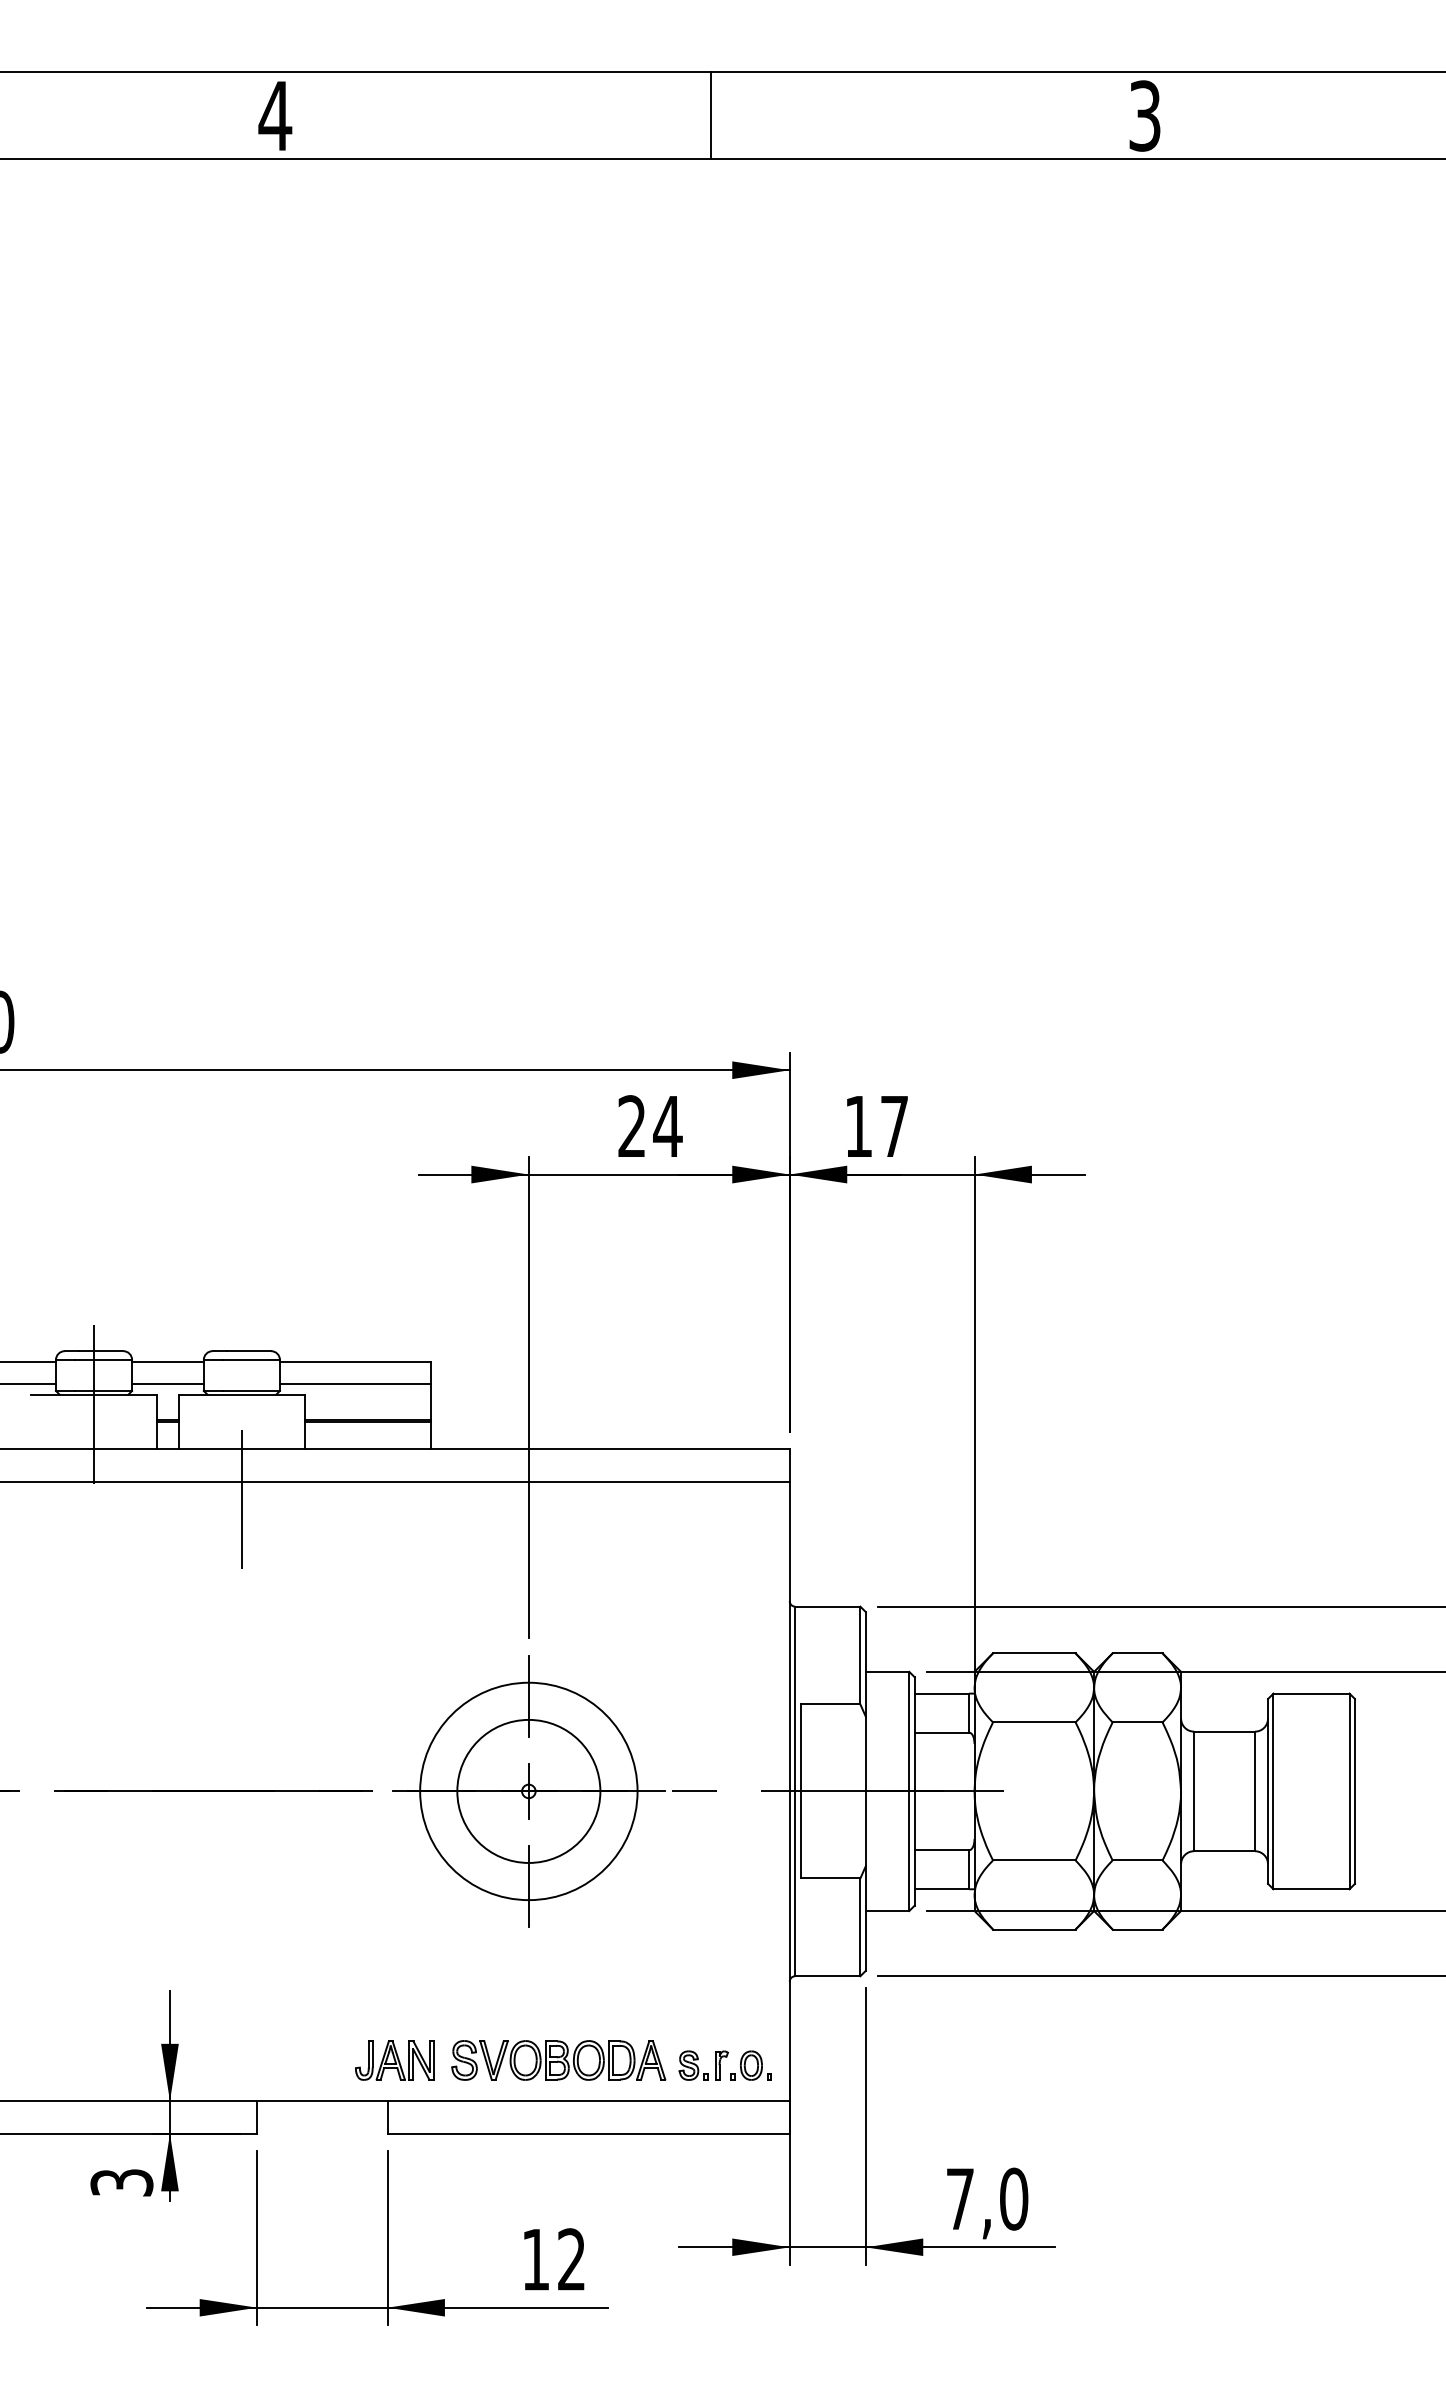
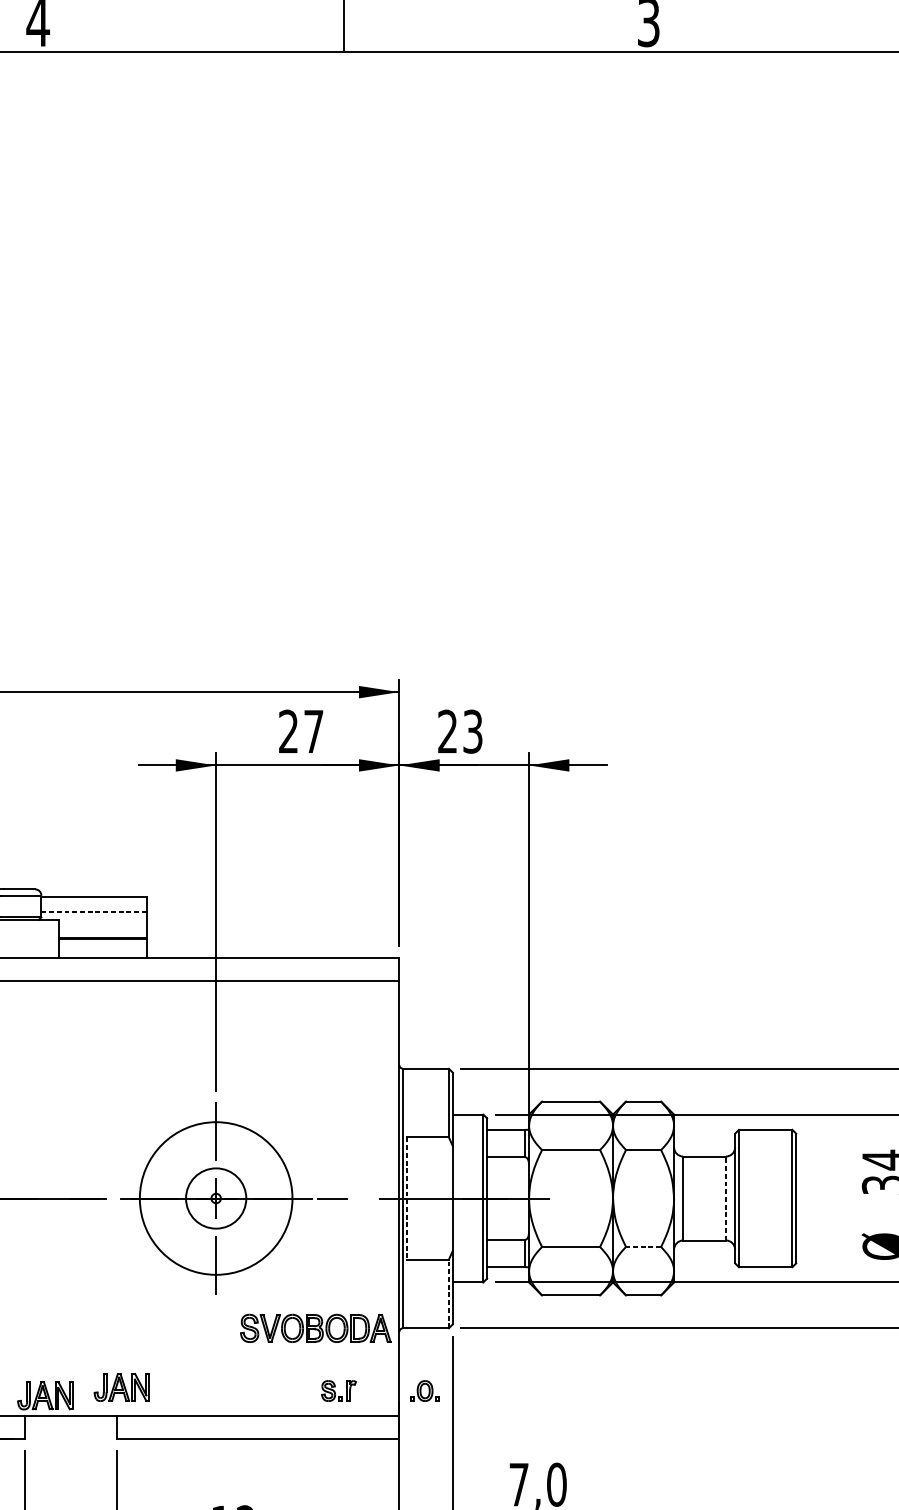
text: (667, 1126) -> (313, 731), 24 -> 27
text: (876, 1126) -> (460, 731), 17 -> 23
line: (355, 1383) -> (94, 912), solid -> dashed
line: (241, 1499) -> (14, 993), removed
circle: (528, 1790) -> (215, 1197), size x0.6
line: (800, 1791) -> (406, 1198), solid -> dashed
line: (1254, 1791) -> (725, 1198), solid -> dashed
line: (1137, 1860) -> (643, 1247), solid -> dashed
line: (860, 1927) -> (449, 1294), solid -> dashed
part: (558, 2060) -> (315, 1328), moved
part: (750, 2065) -> (424, 1390), moved
part: (285, 2072) -> (45, 1395), added

